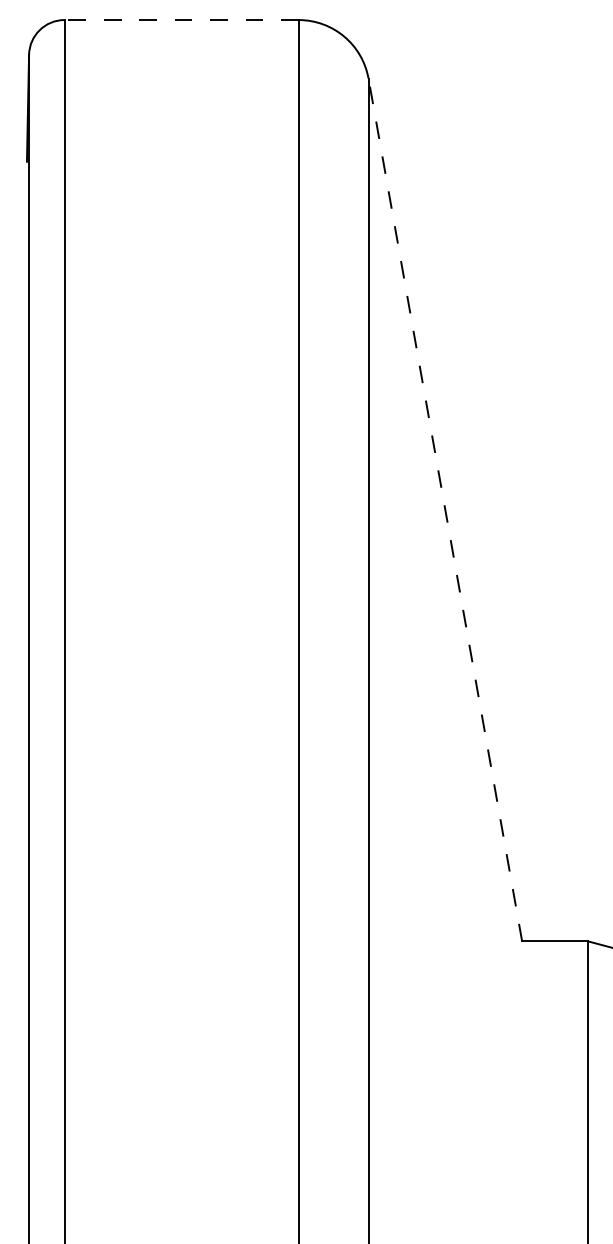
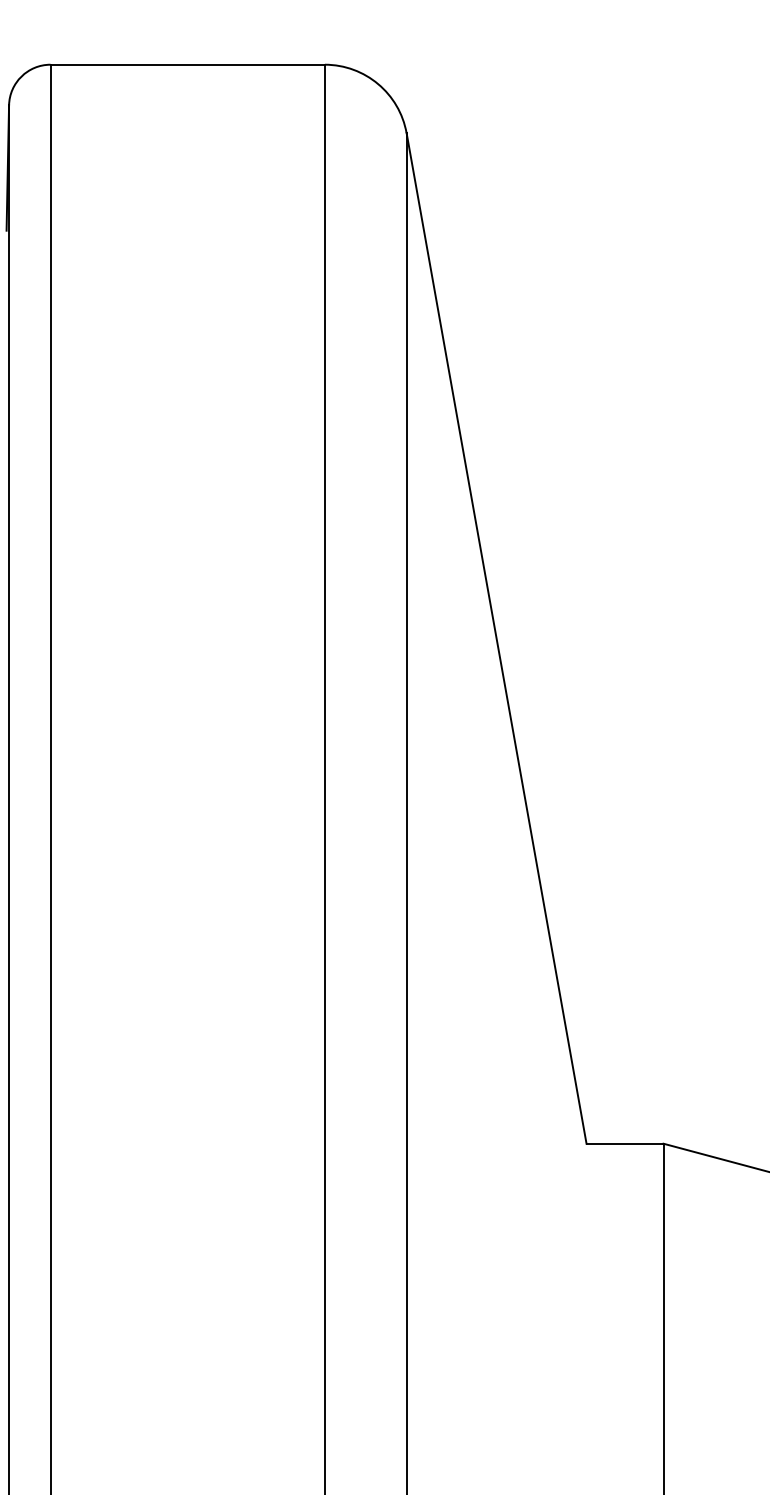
line: (181, 19) -> (187, 64), dashed -> solid
line: (445, 509) -> (496, 637), dashed -> solid

